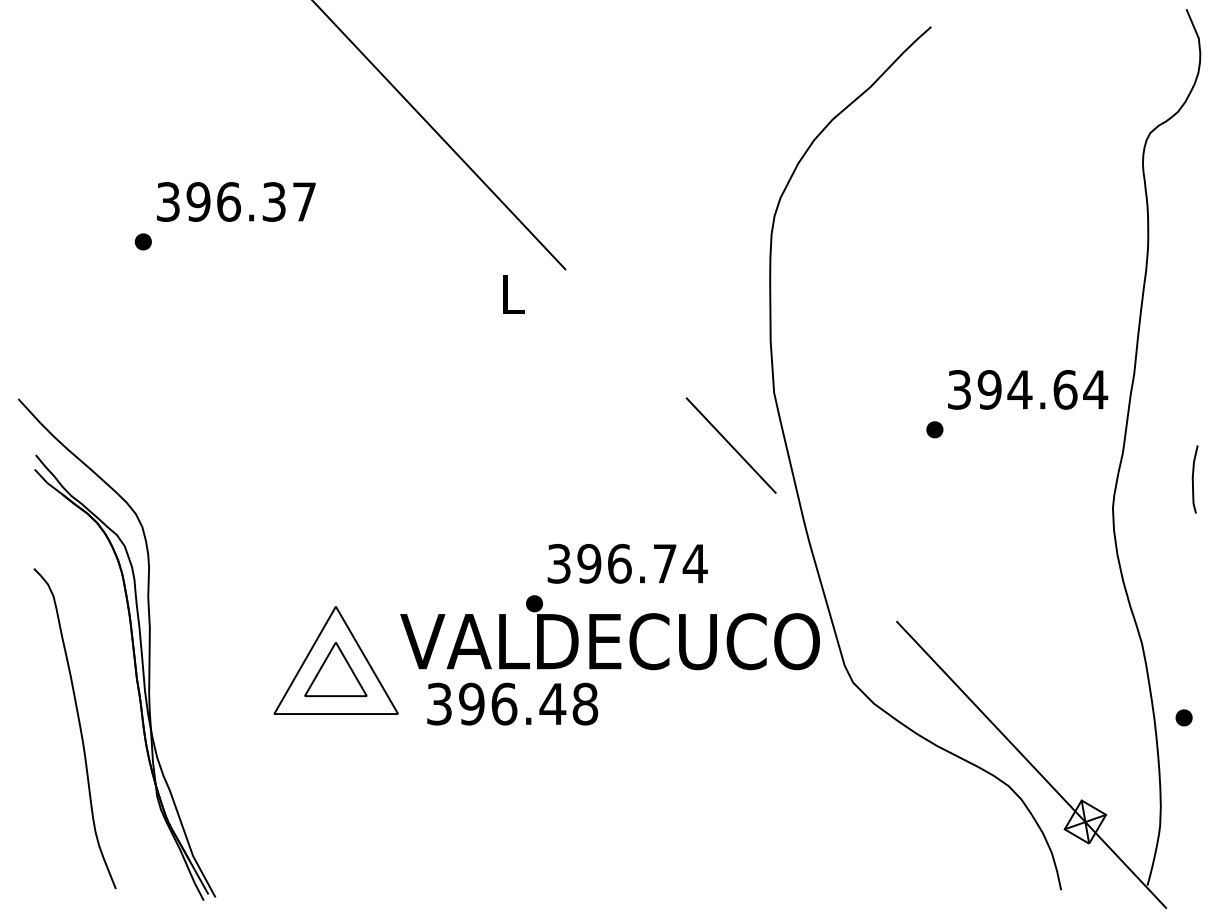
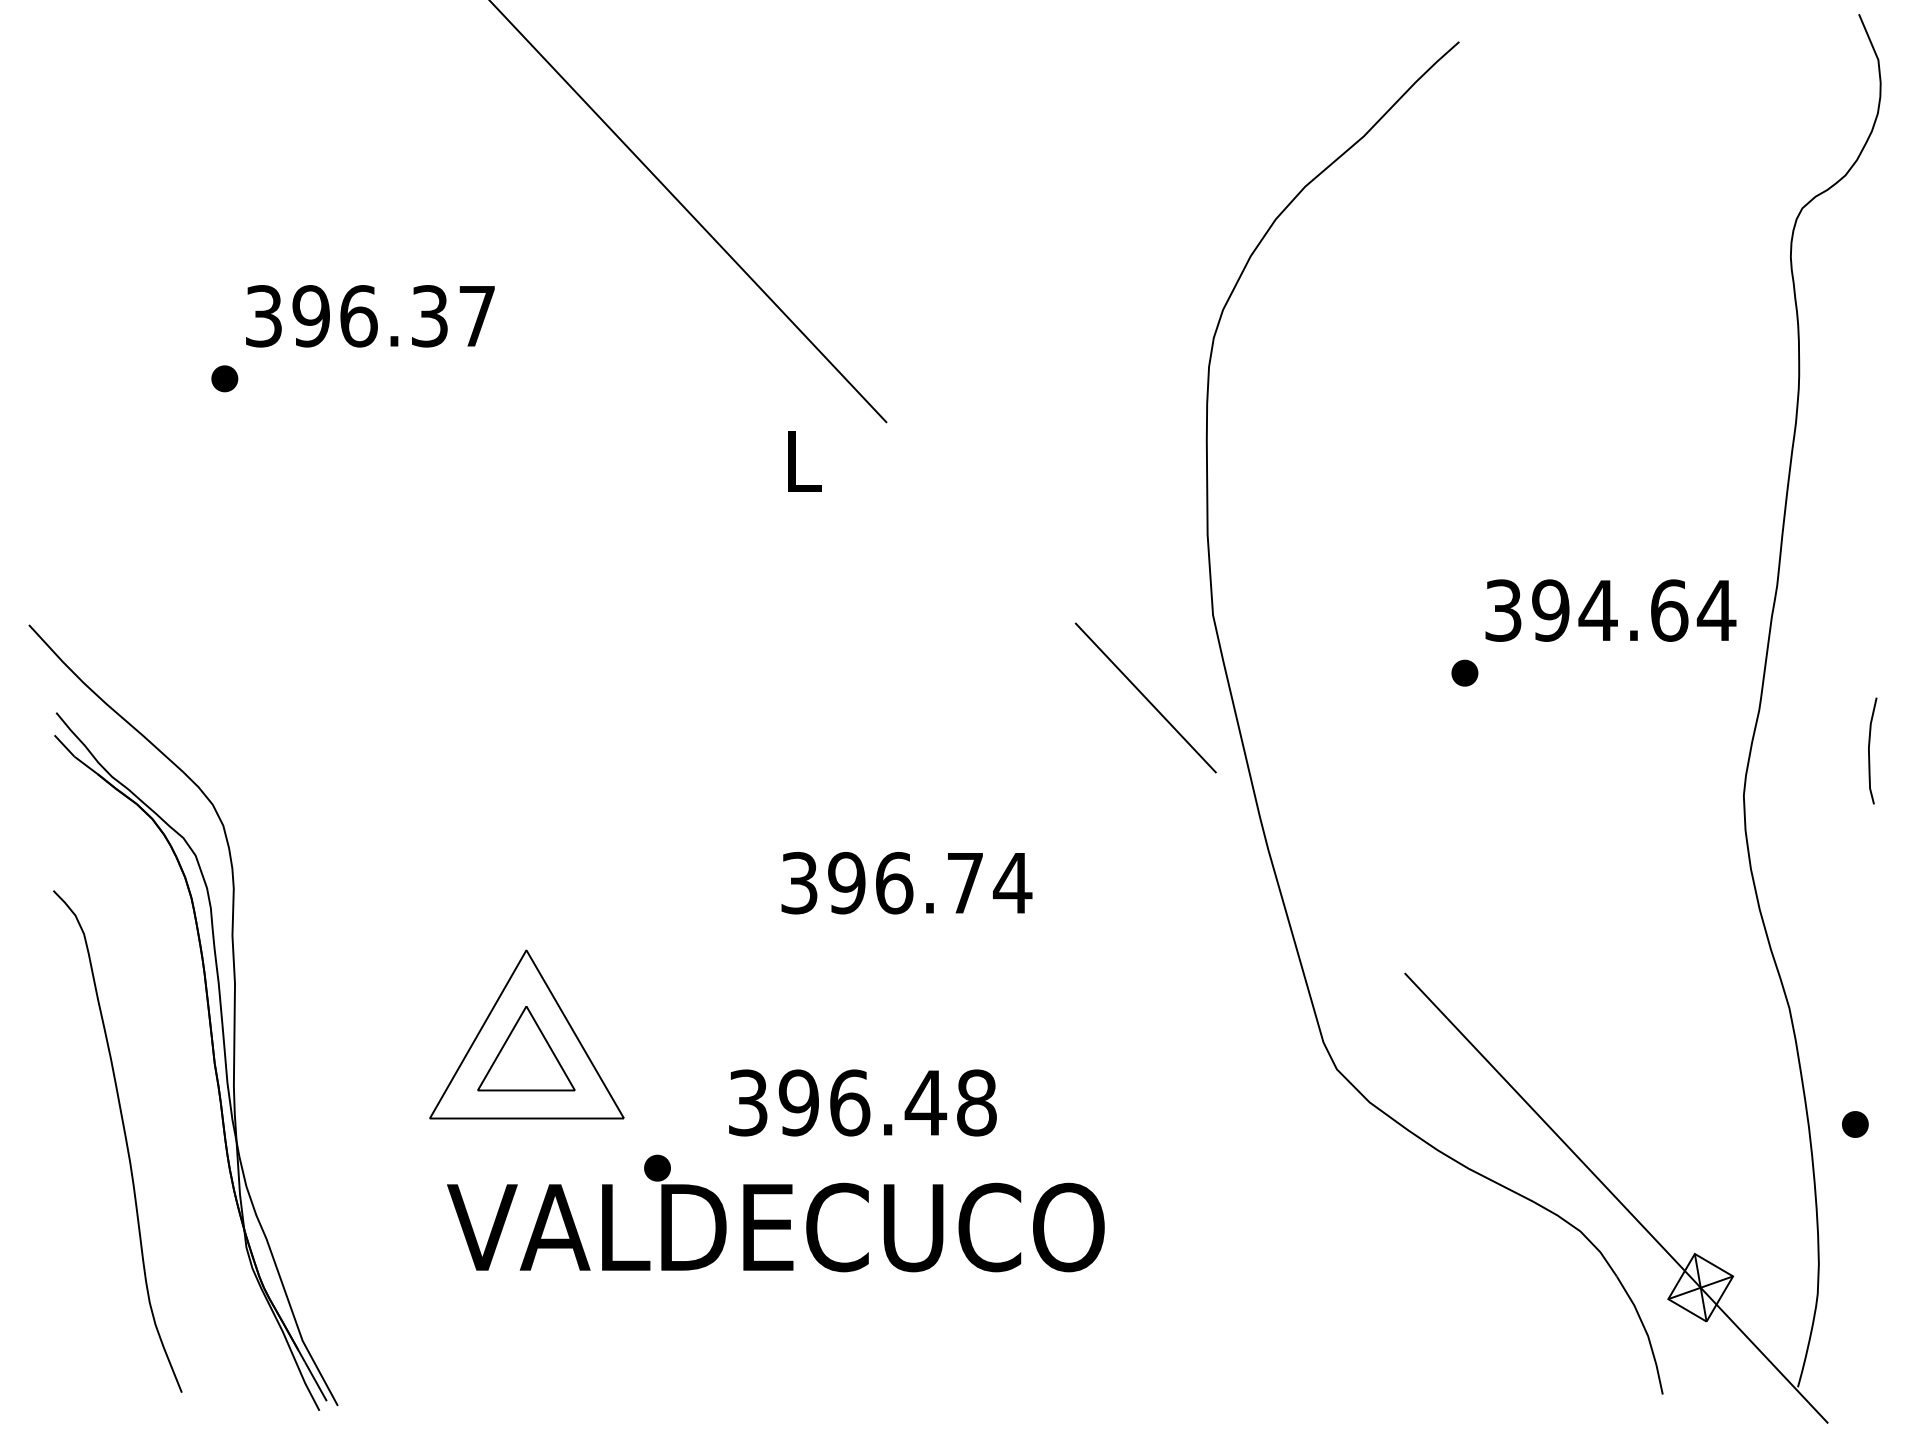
text: (627, 563) -> (906, 882), moved
text: (609, 632) -> (774, 1213), moved
text: (512, 703) -> (862, 1101), moved

